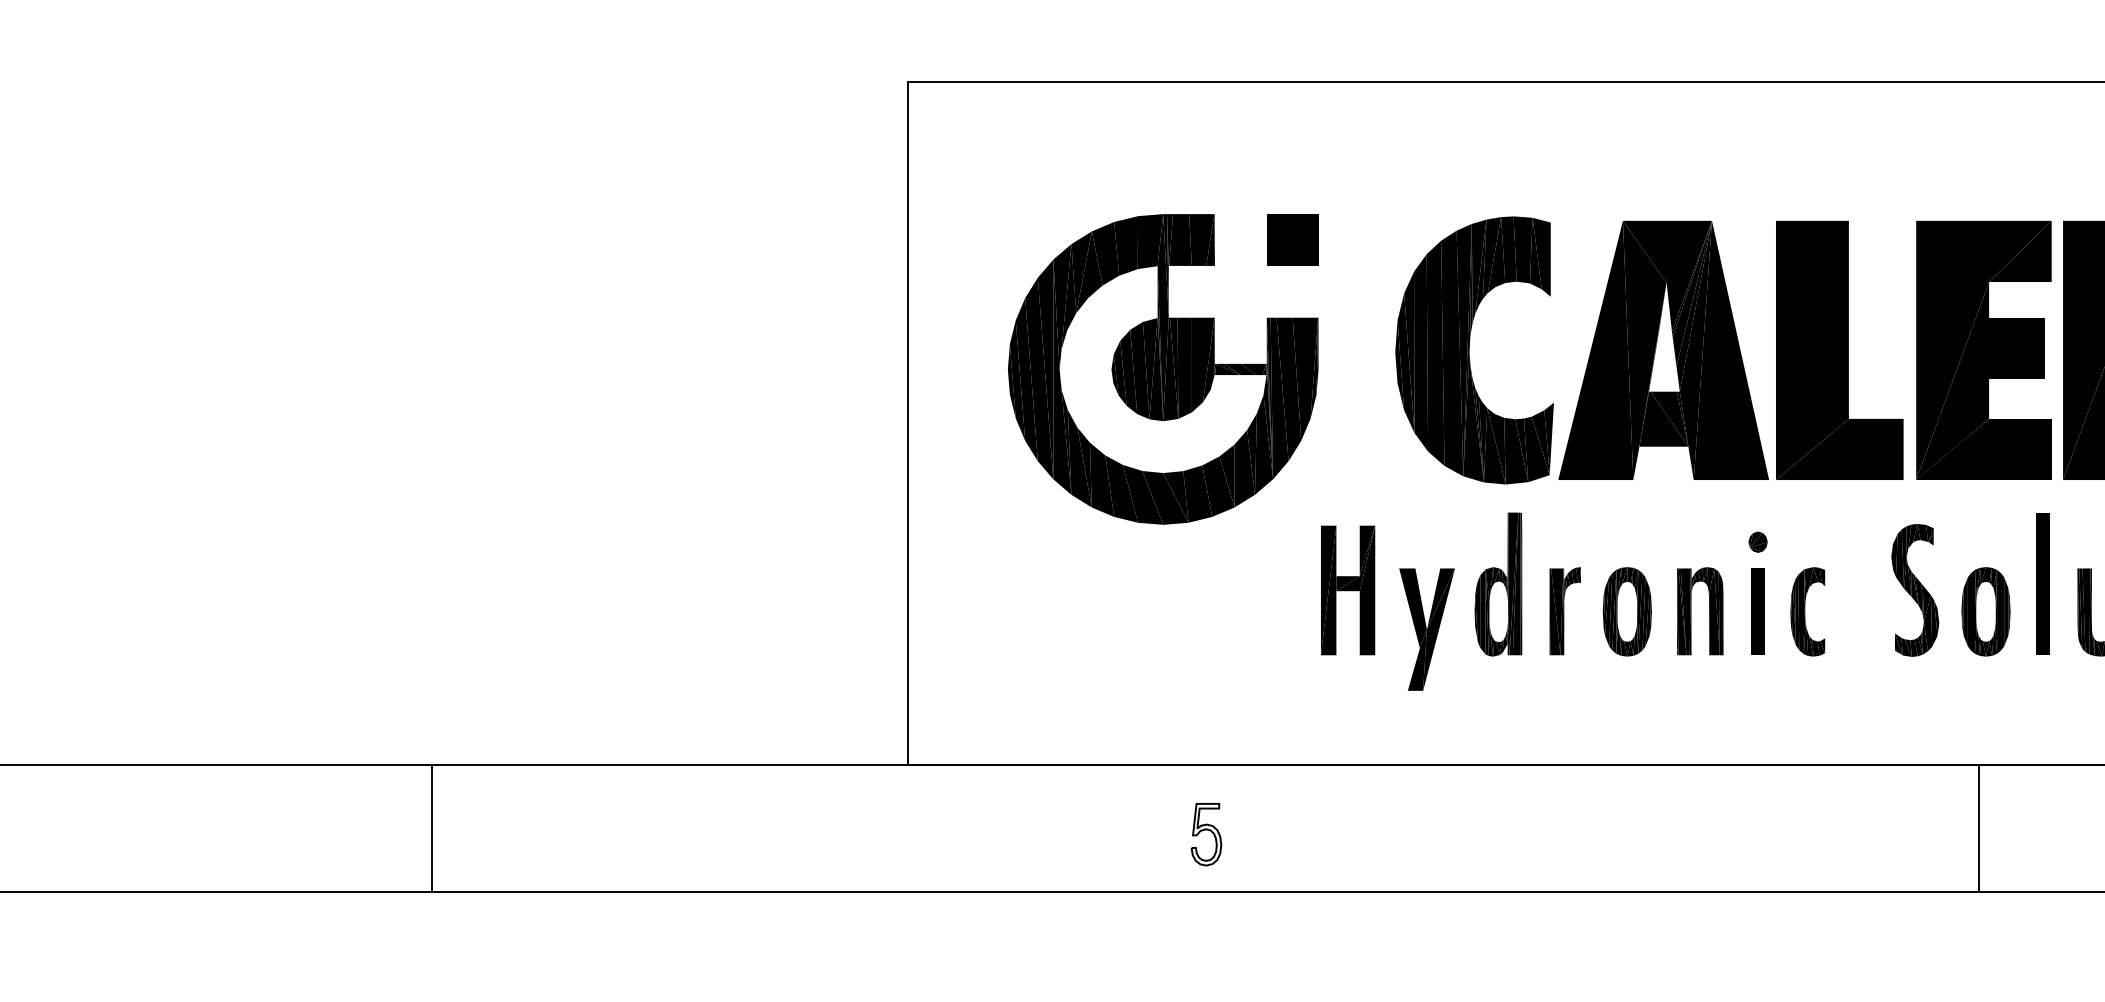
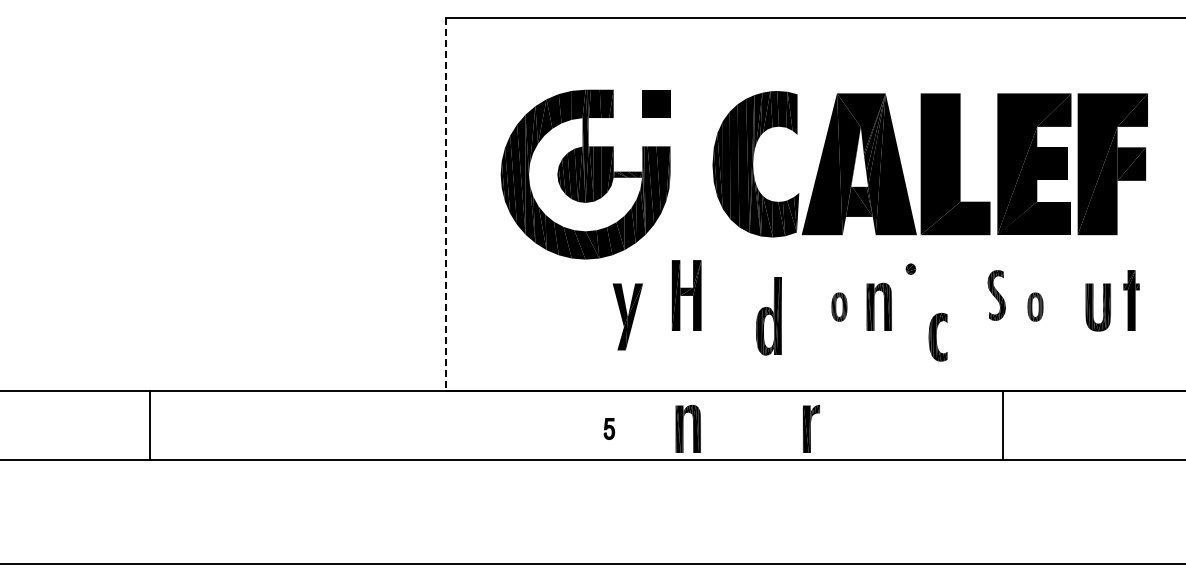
line: (908, 423) -> (446, 204), solid -> dashed
part: (2042, 583) -> (1066, 291), removed
part: (1497, 584) -> (768, 316), moved
part: (1914, 590) -> (996, 295), size x0.7
part: (1565, 610) -> (811, 428), moved
part: (1627, 610) -> (839, 306), size x0.6
part: (1806, 610) -> (937, 336), moved
part: (1985, 610) -> (1035, 306), size x0.6
part: (1757, 612) -> (910, 307), removed
part: (1426, 628) -> (627, 316), moved
line: (431, 828) -> (149, 425), moved
line: (1978, 828) -> (1002, 425), moved
part: (1206, 833) -> (609, 428), size x0.6
part: (1349, 833) -> (687, 428), added

